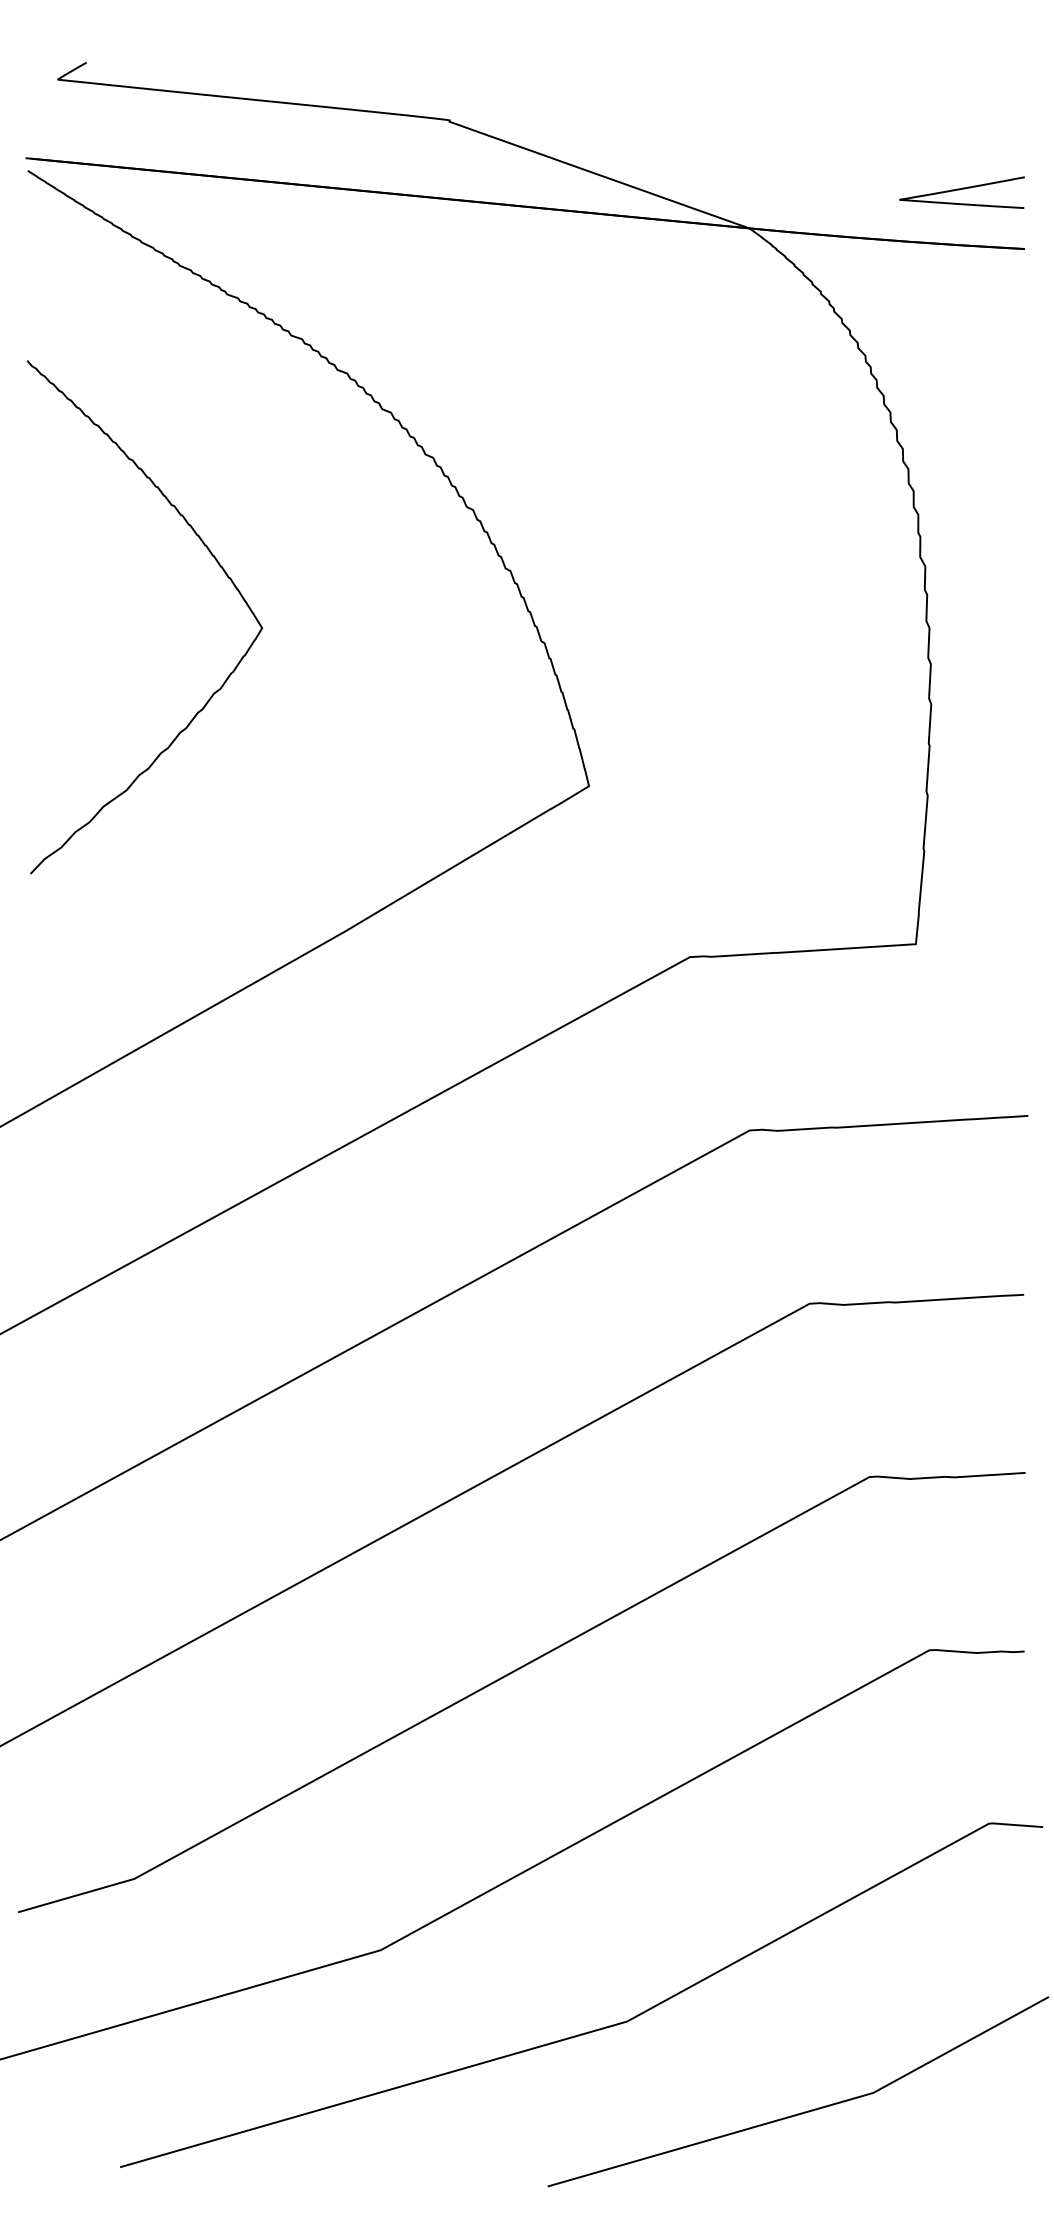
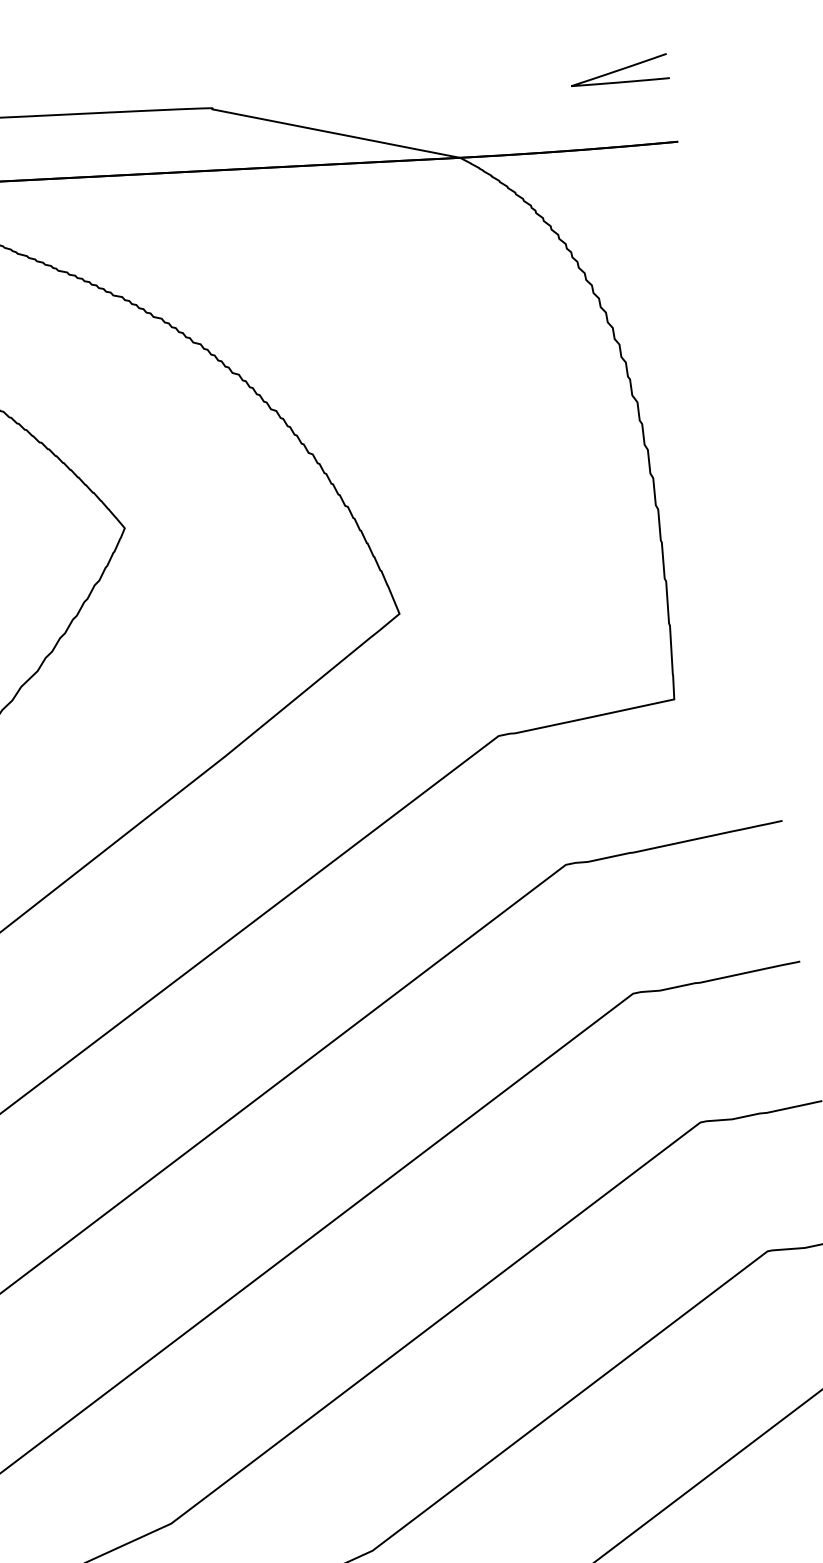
curve: (959, 190) -> (617, 71), moved

